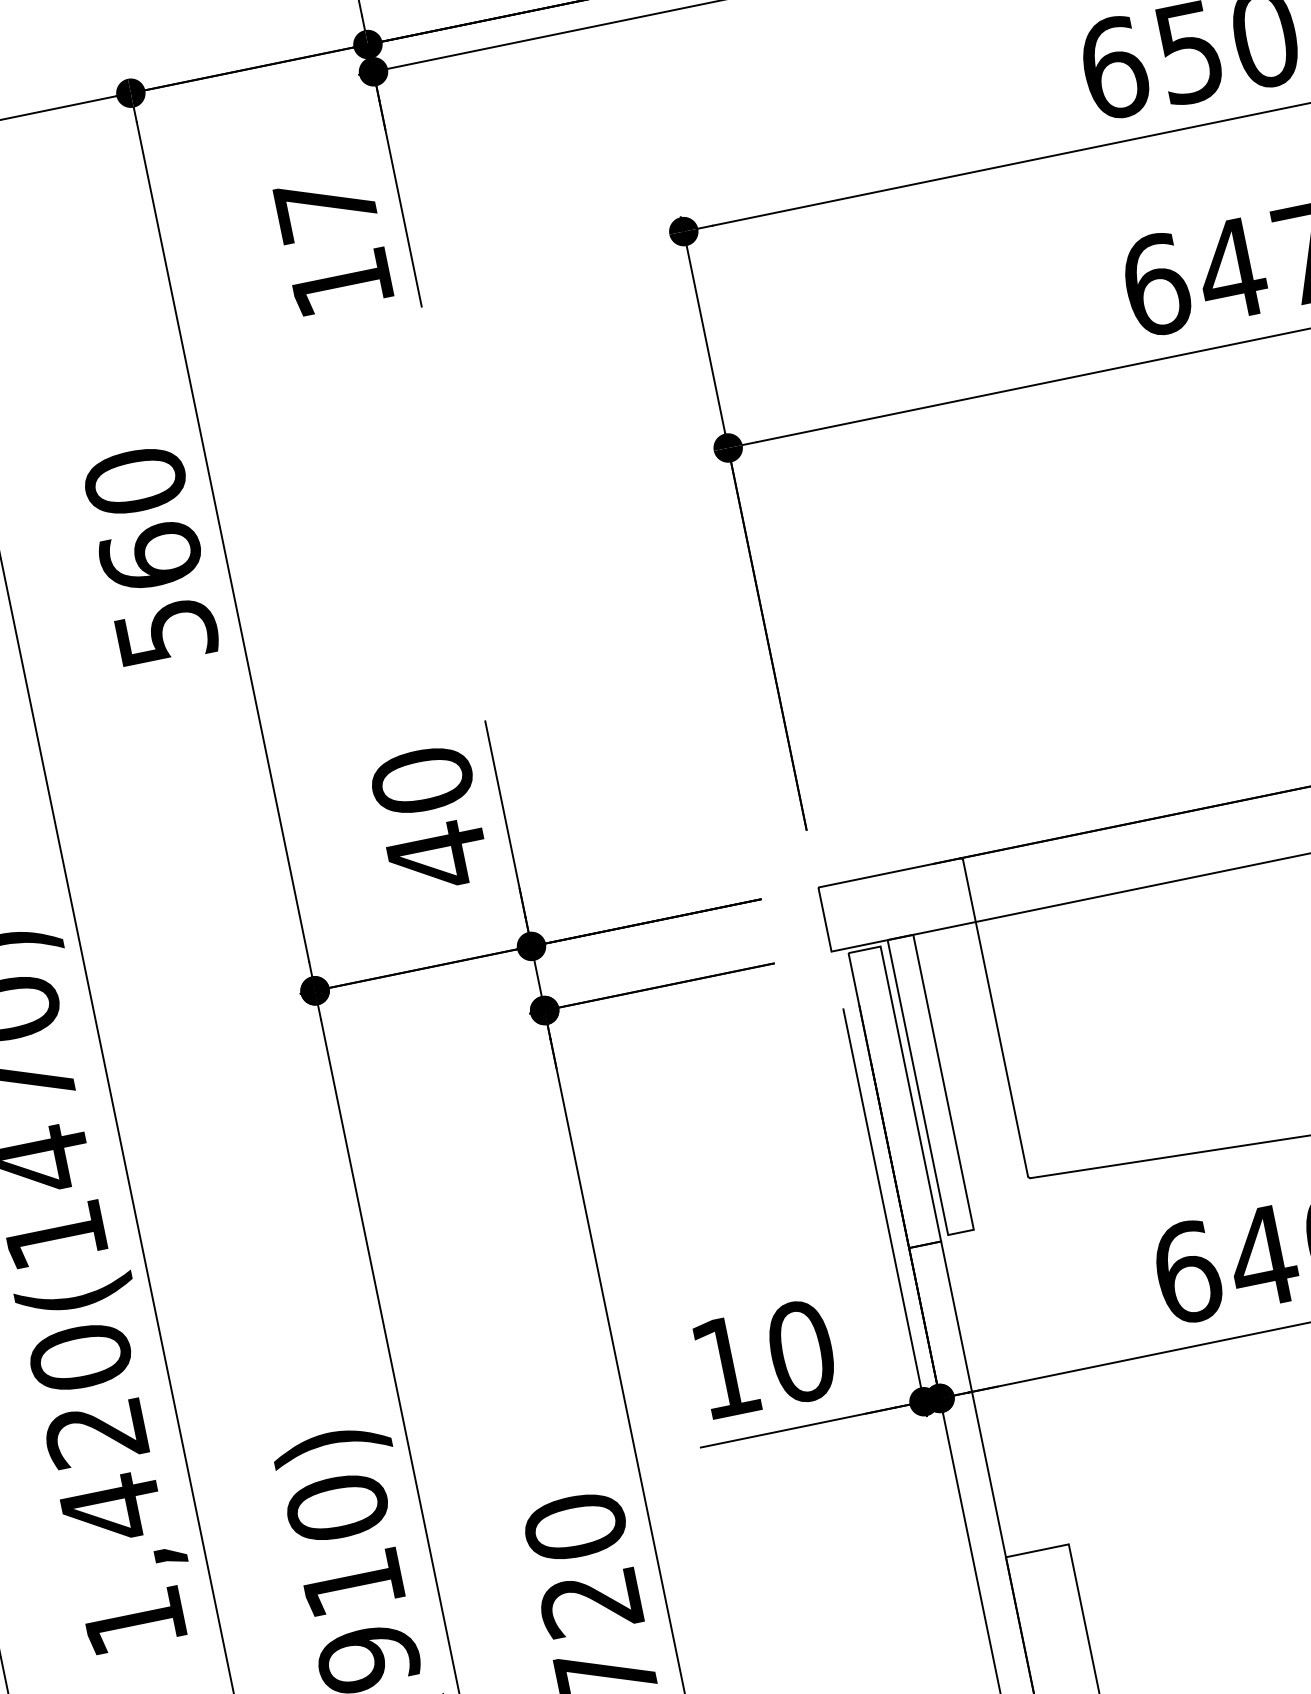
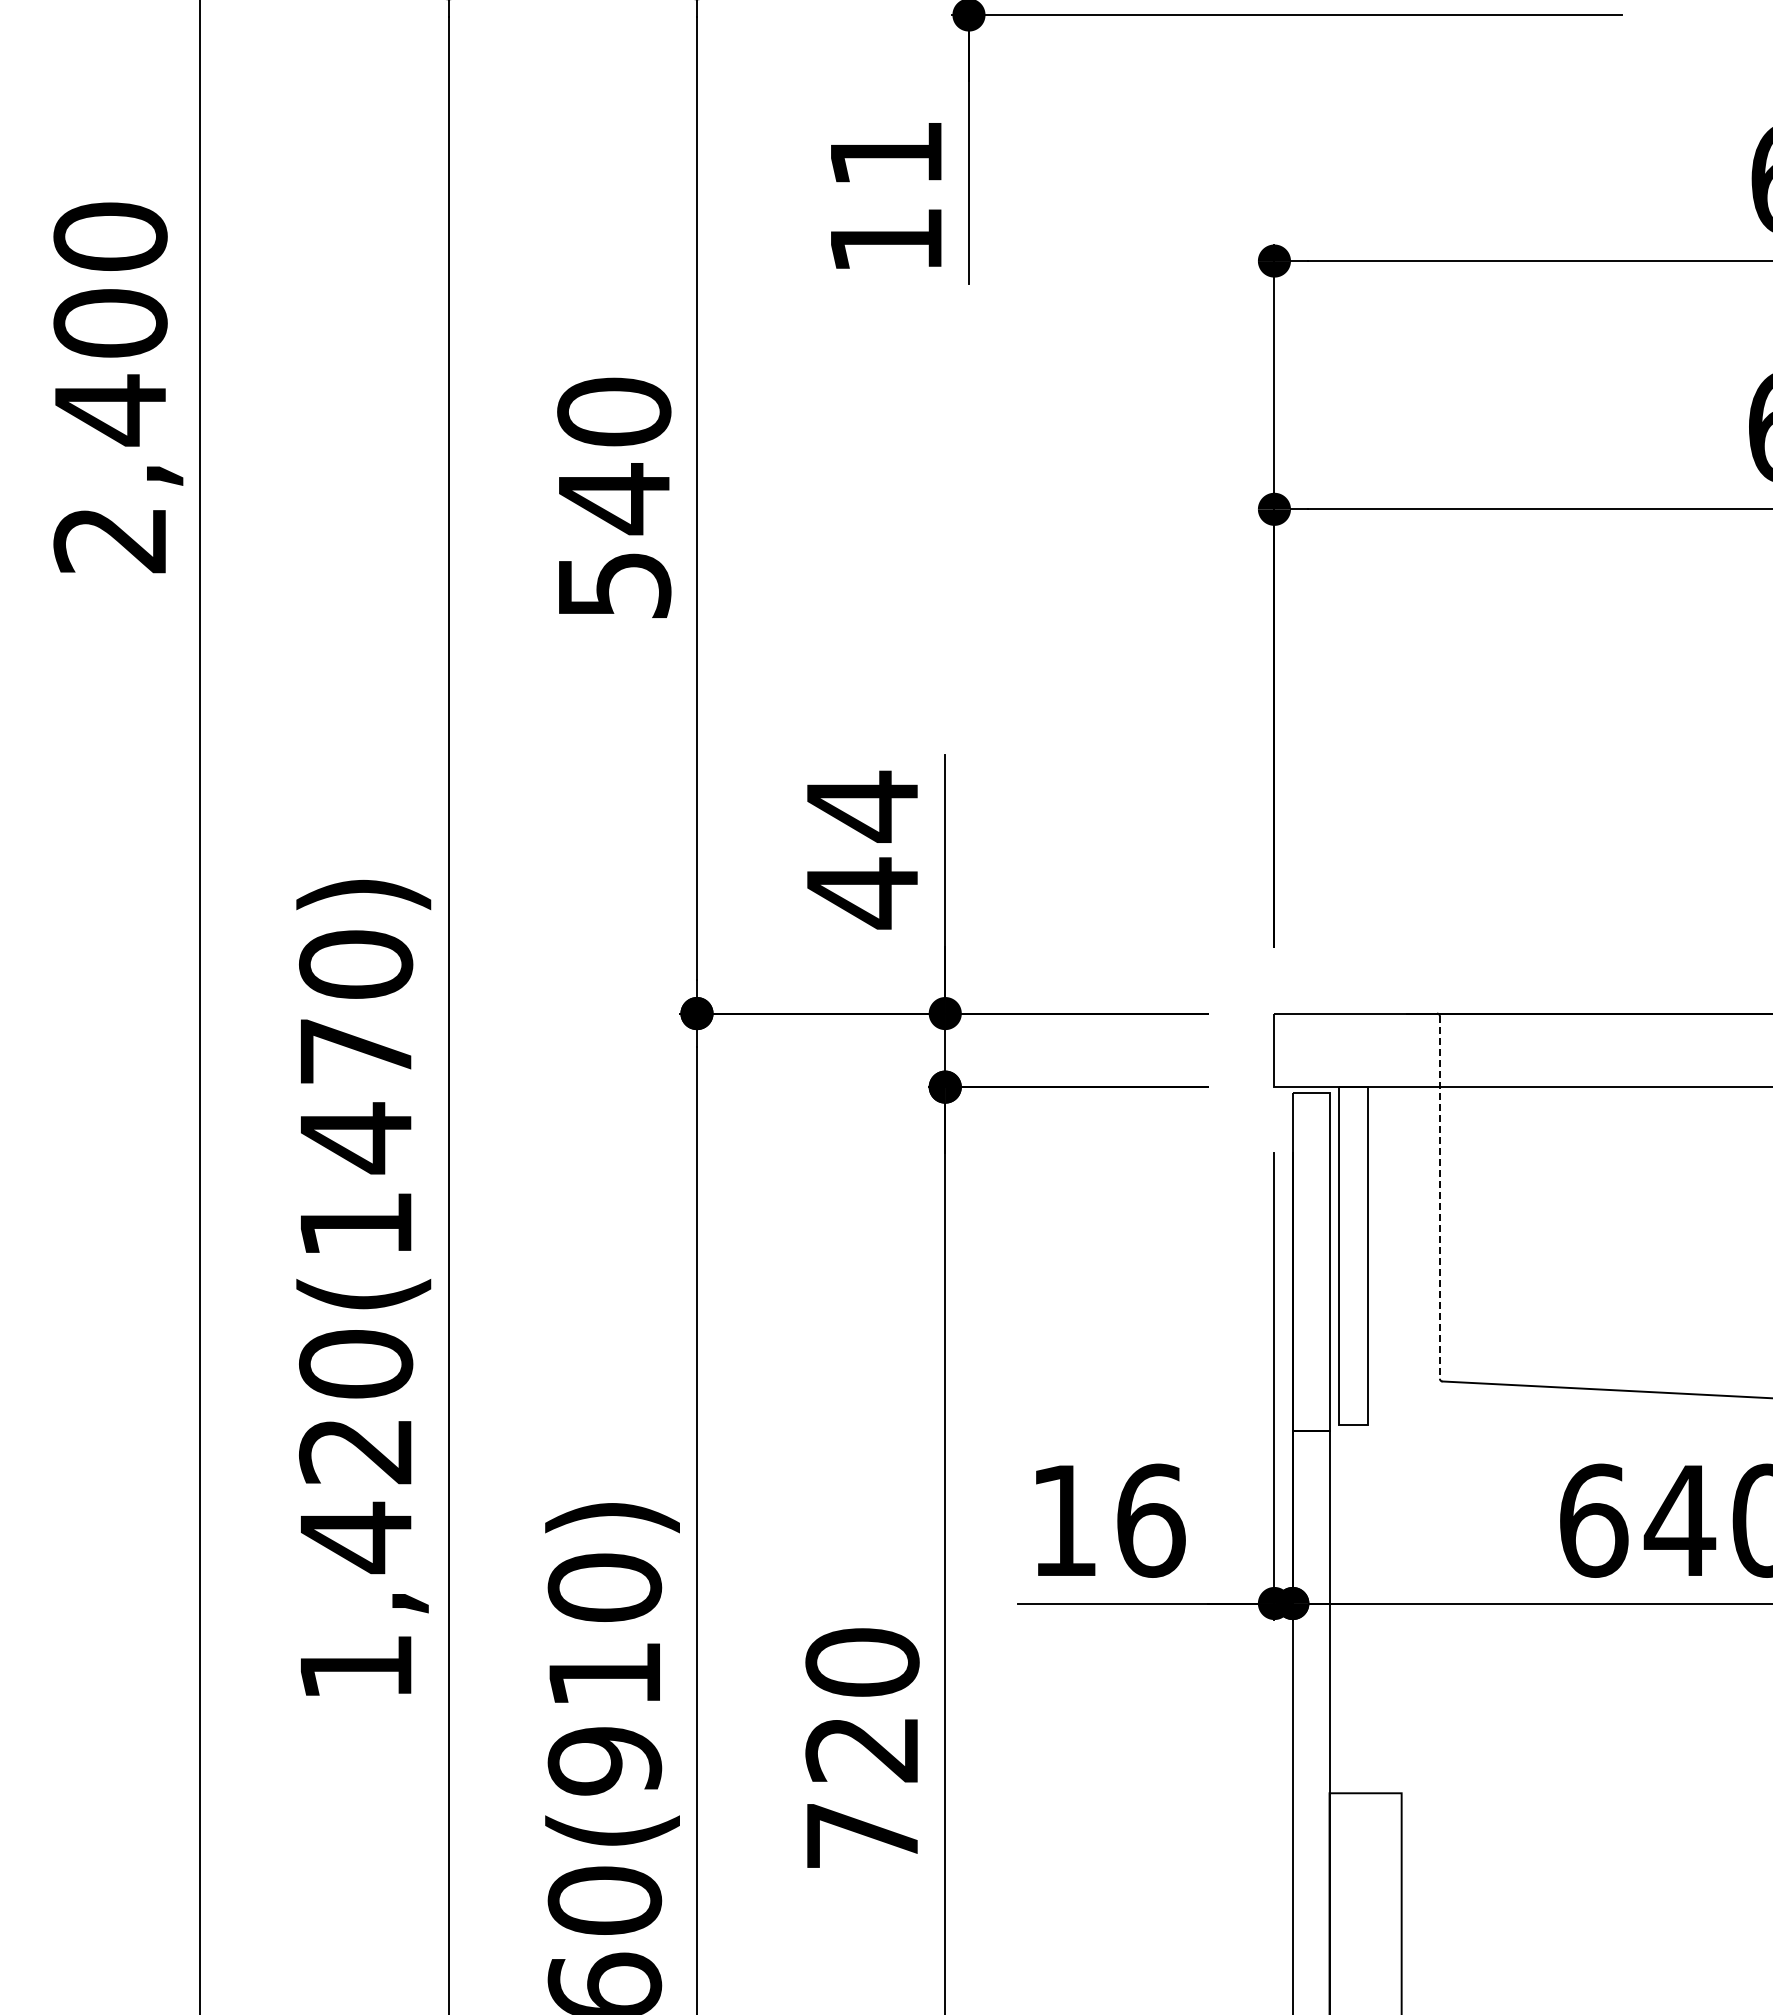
text: (326, 207) -> (886, 153), 17 -> 11
text: (151, 557) -> (614, 499), 560 -> 540
text: (422, 780) -> (862, 806), 40 -> 44
line: (995, 1019) -> (1439, 1198), solid -> dashed
text: (801, 1351) -> (1150, 1520), 10 -> 16

